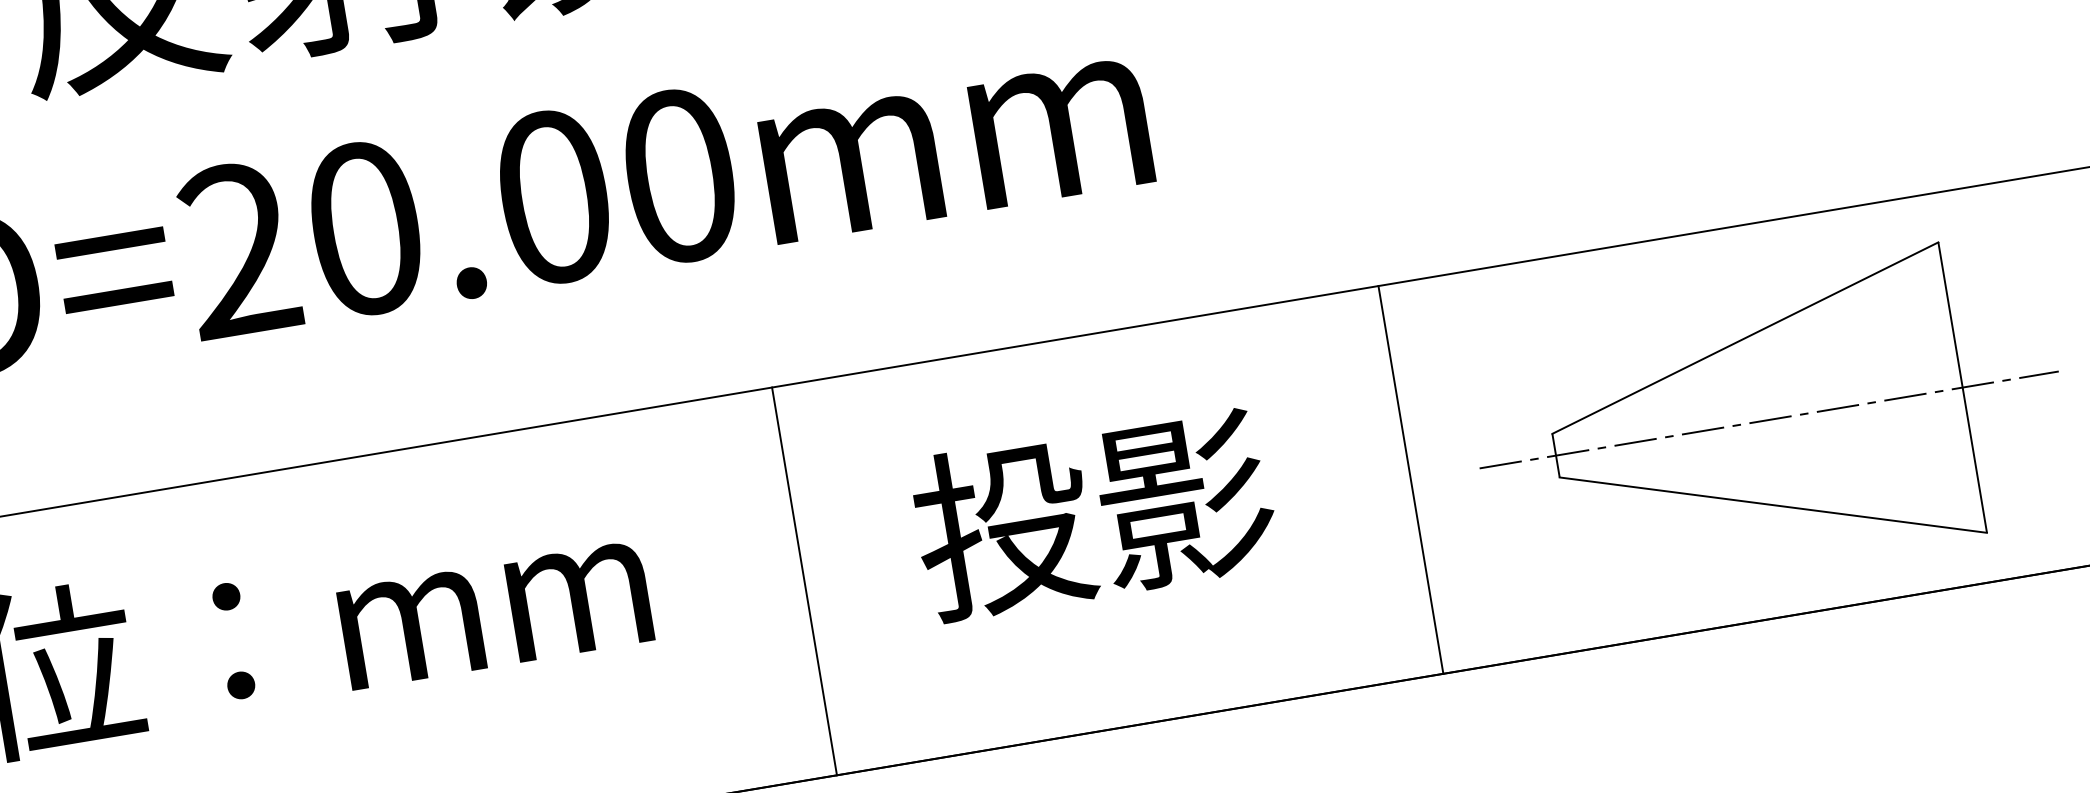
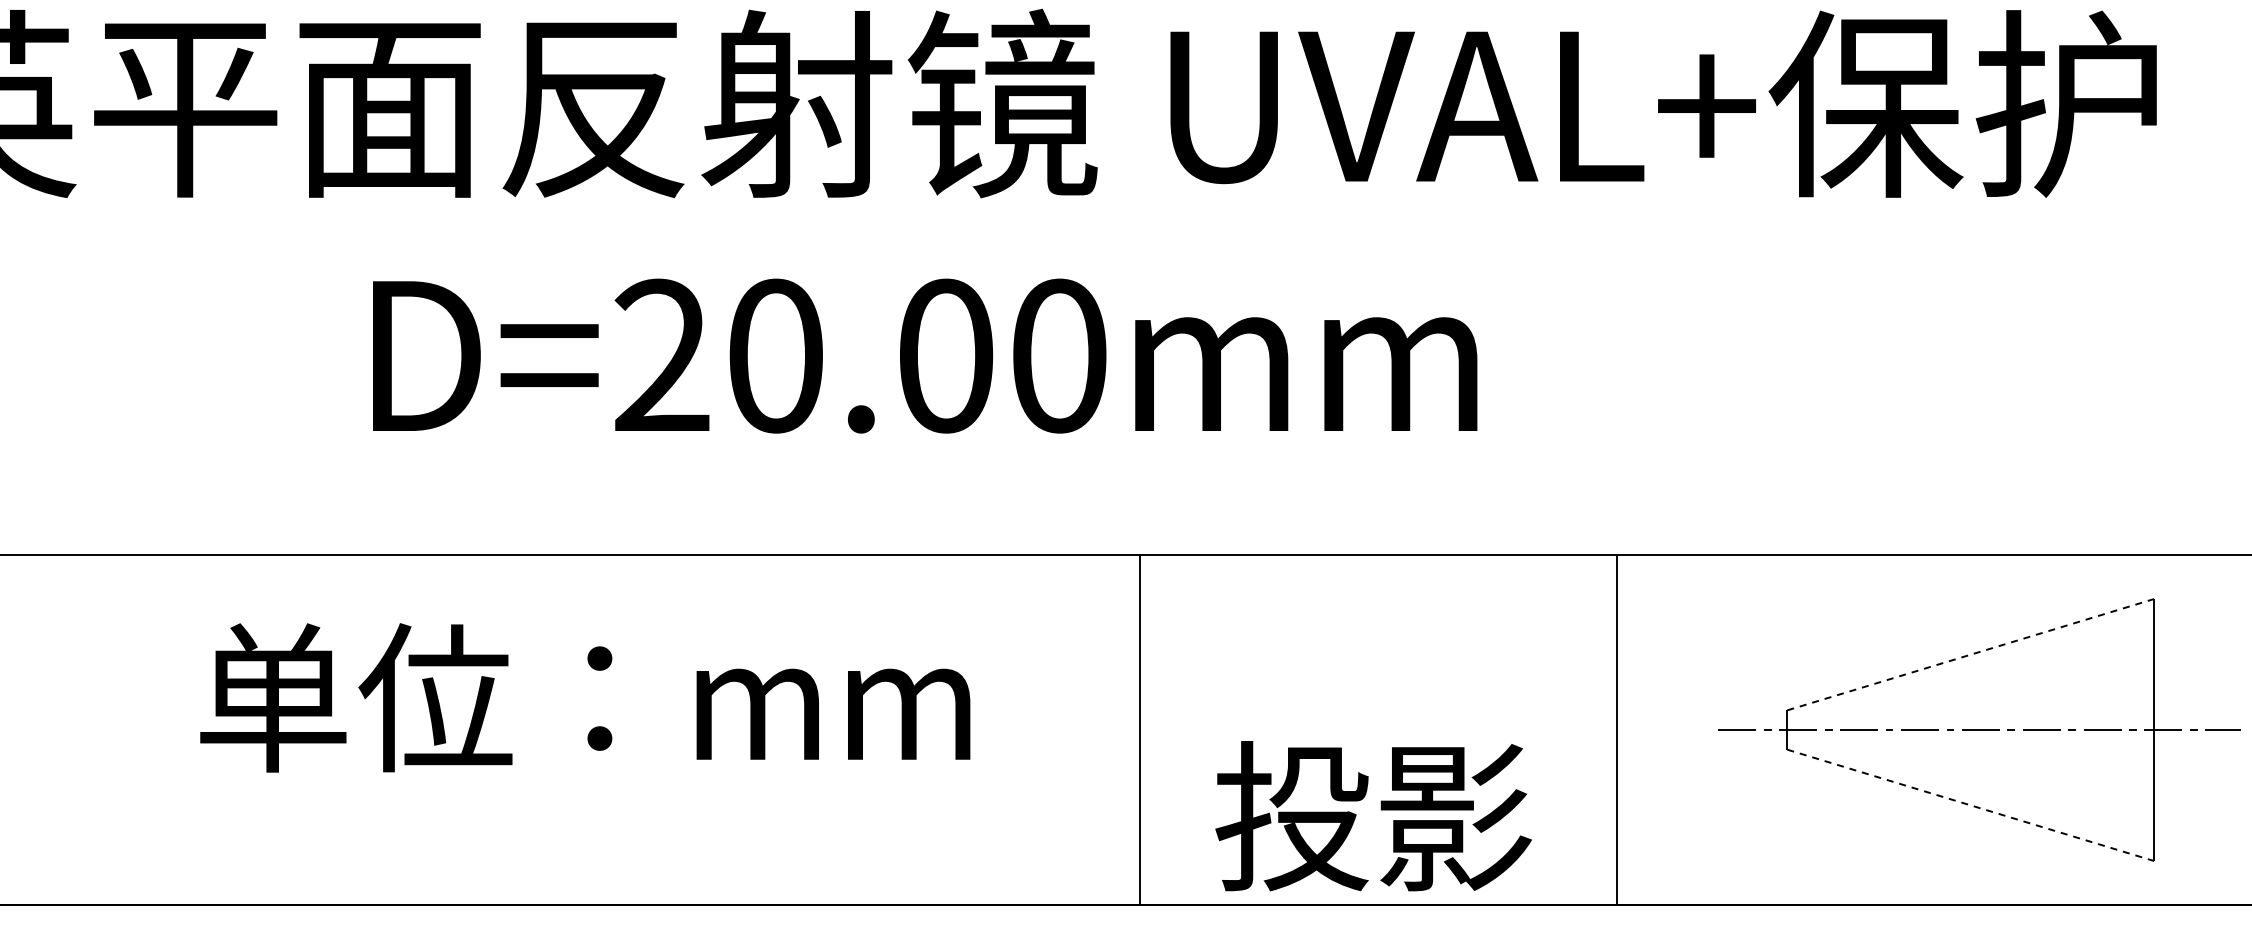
line: (1745, 337) -> (1970, 654), solid -> dashed
line: (1410, 479) -> (1617, 729), moved
line: (1773, 505) -> (1970, 805), solid -> dashed
text: (1094, 514) -> (1373, 816), moved
line: (804, 580) -> (1140, 729), moved

